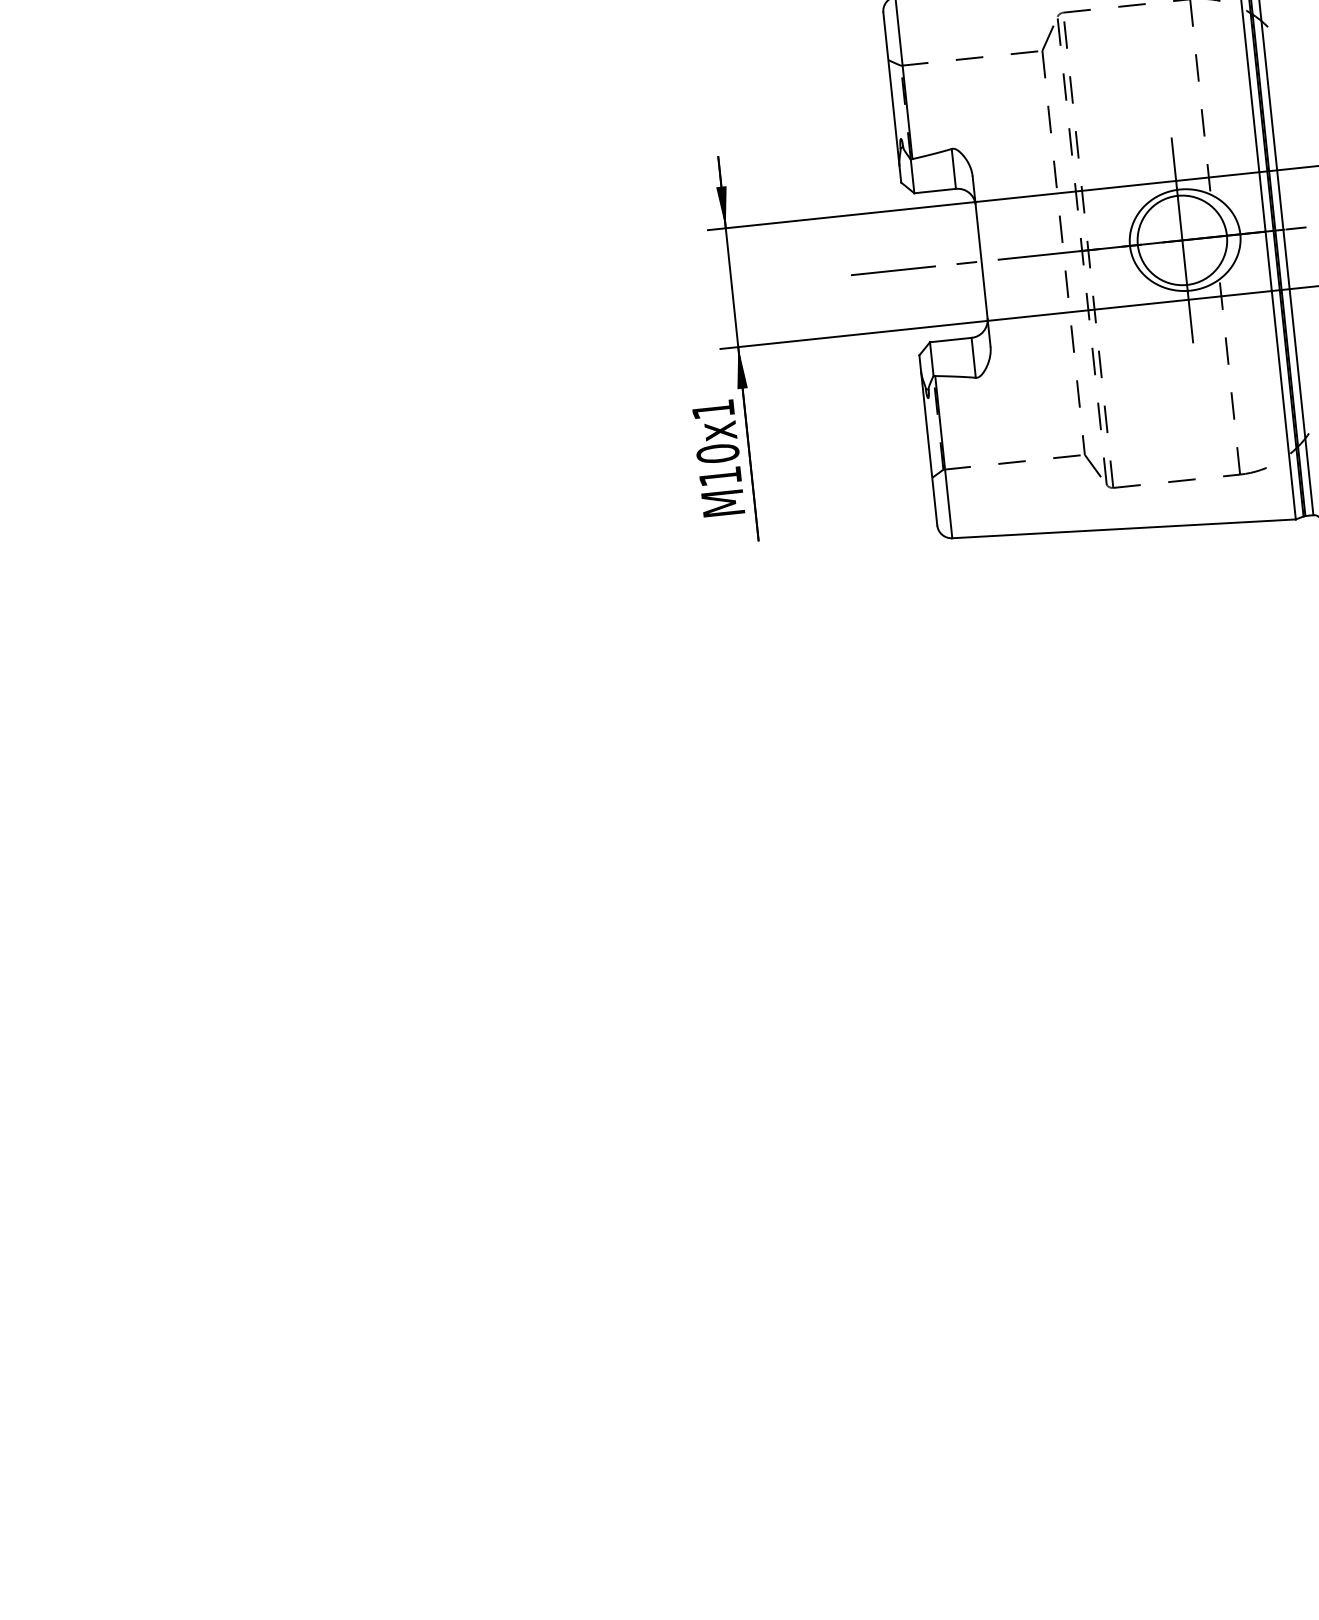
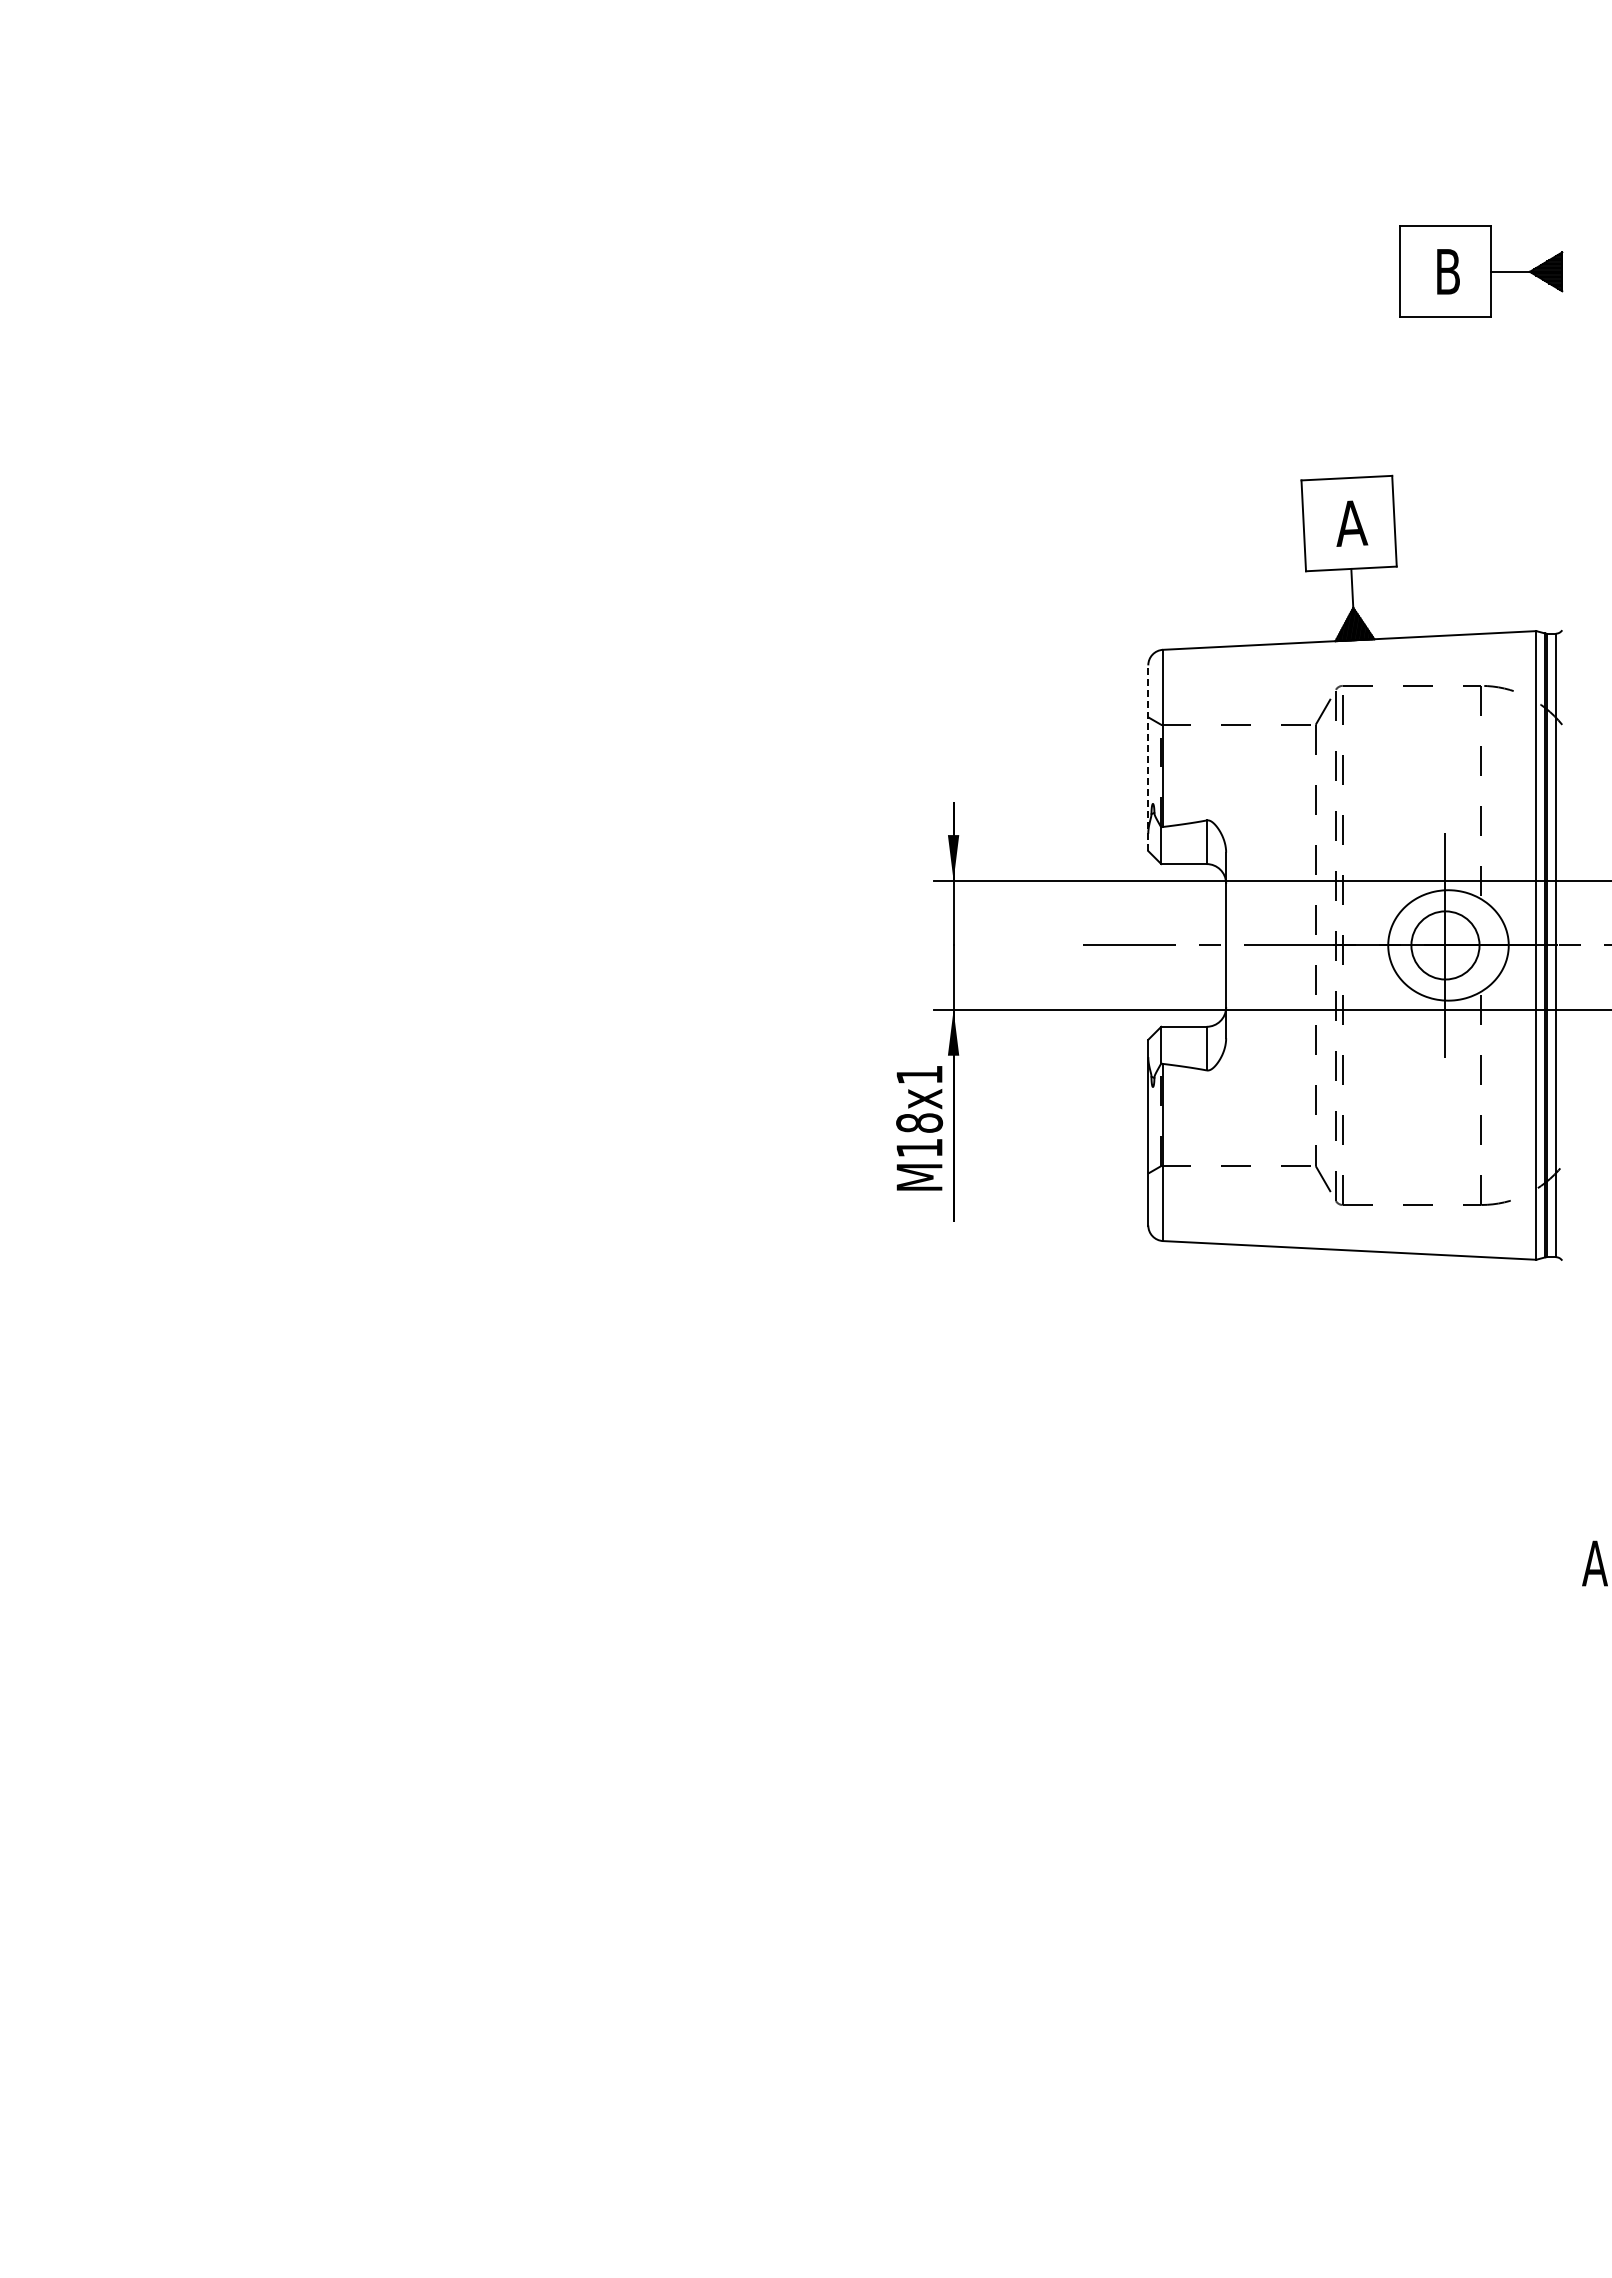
line: (892, 97) -> (1148, 758), solid -> dashed
circle: (1182, 240) -> (1445, 945), size x0.7
text: (717, 453) -> (919, 1122), M10x1 -> M18x1

